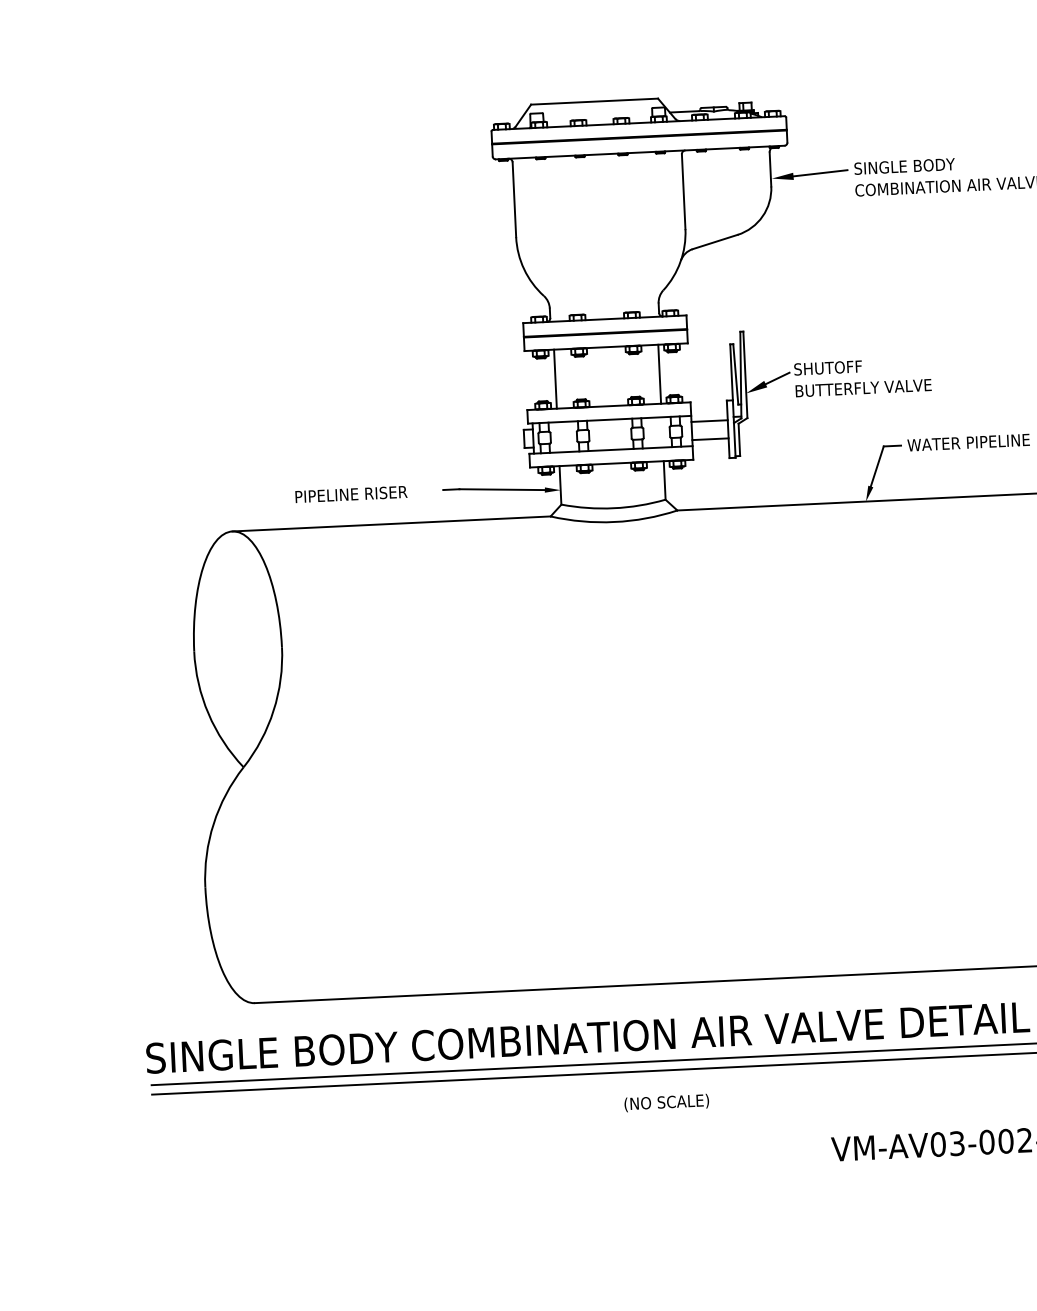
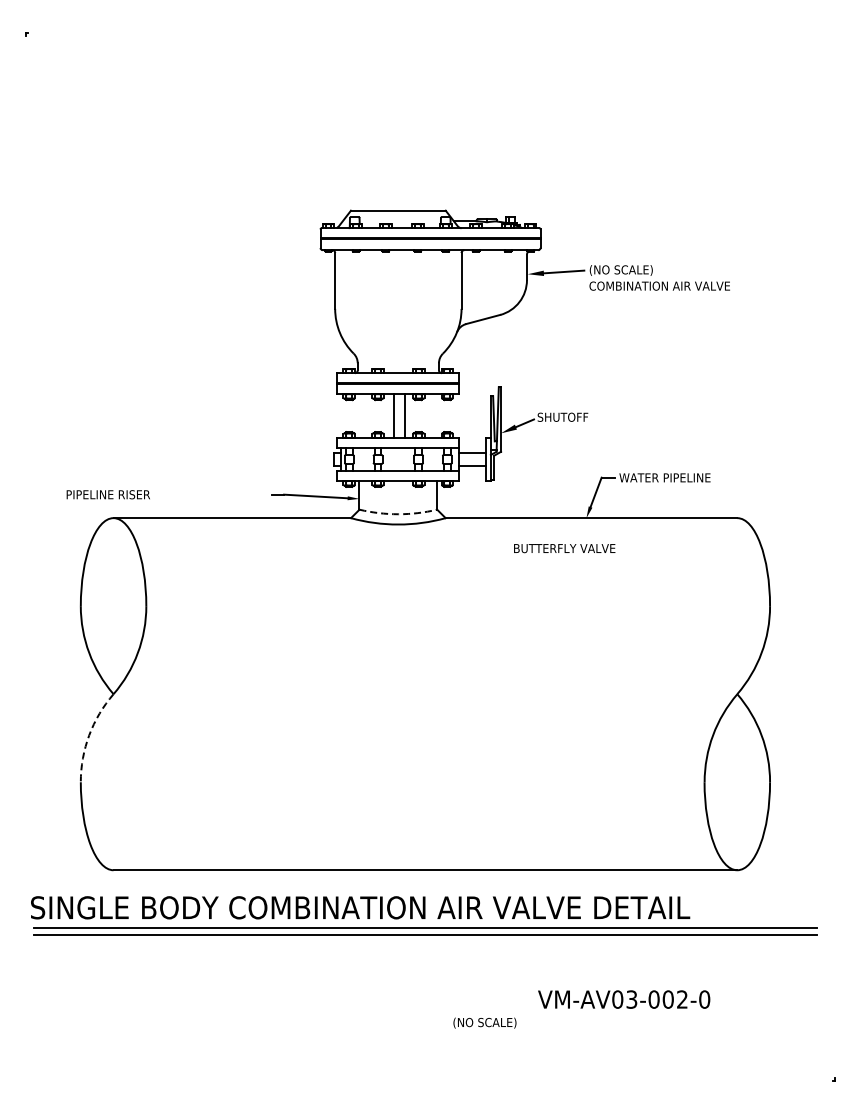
text: (903, 167) -> (626, 270), SINGLE BODY -> (NO SCALE)
line: (660, 374) -> (405, 416), moved
line: (555, 379) -> (394, 416), moved
text: (863, 388) -> (564, 548), moved
text: (350, 494) -> (107, 494), moved
arc: (613, 508) -> (398, 514), solid -> dashed
arc: (214, 824) -> (89, 735), solid -> dashed
text: (666, 1102) -> (484, 1022), moved

